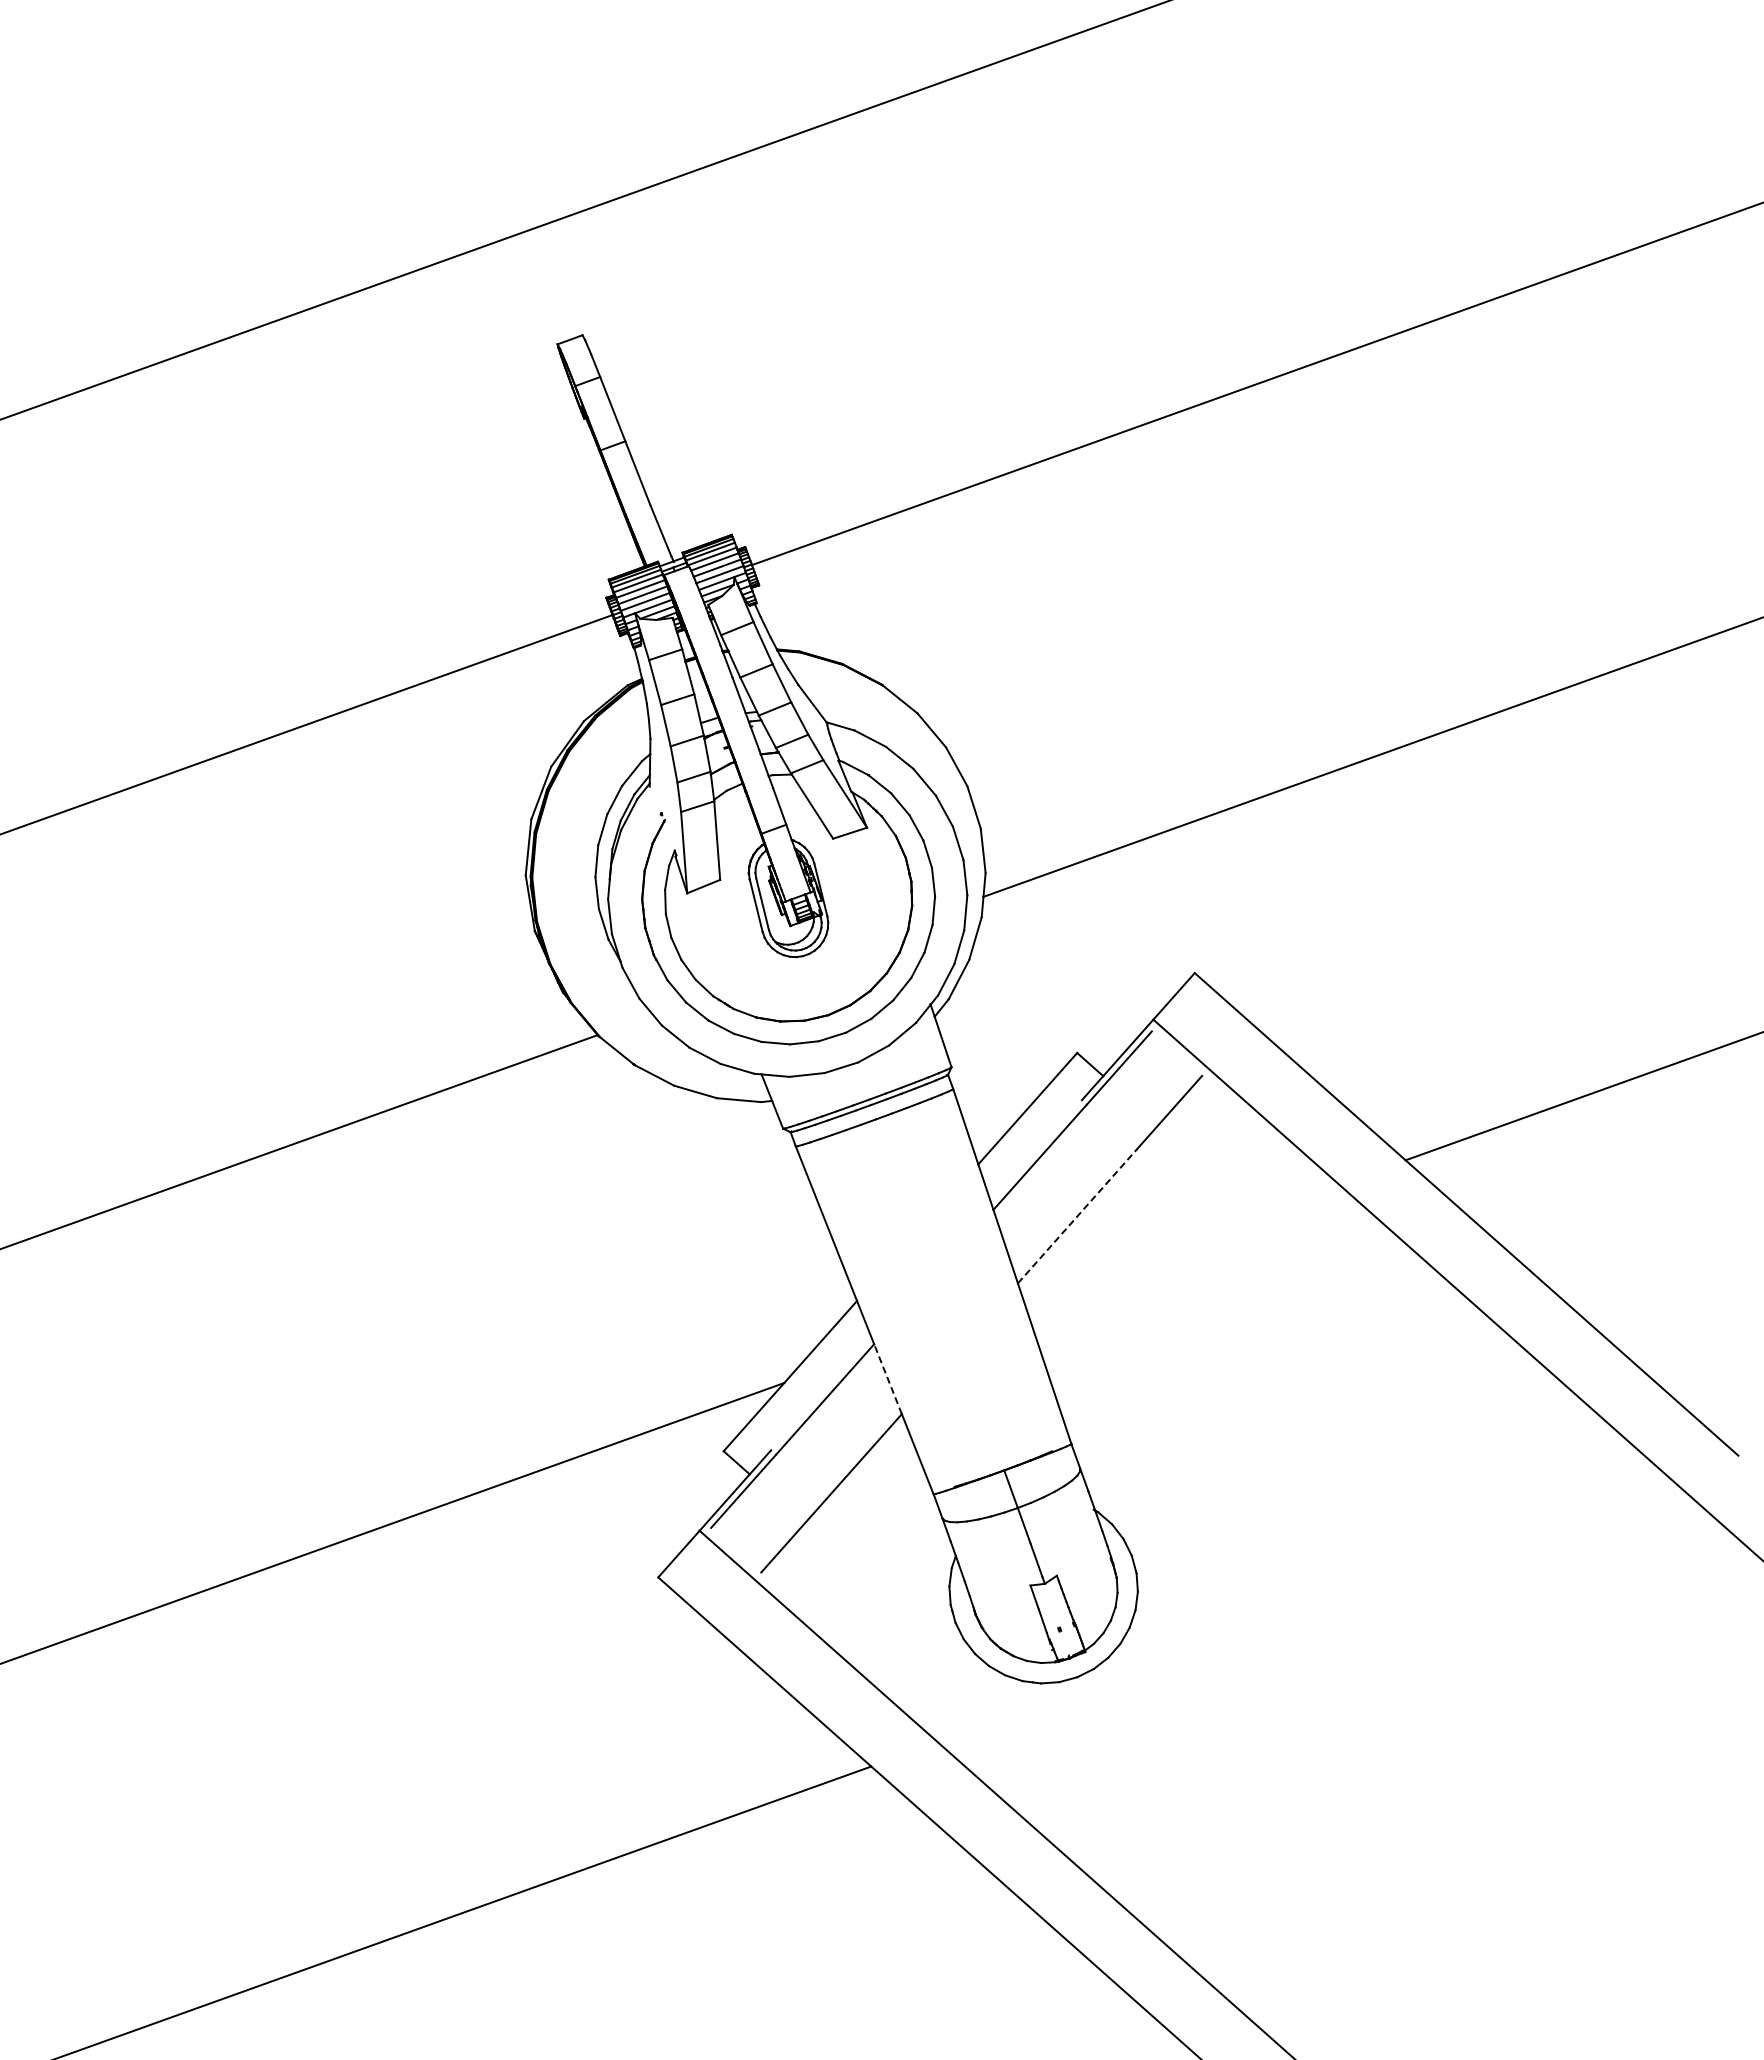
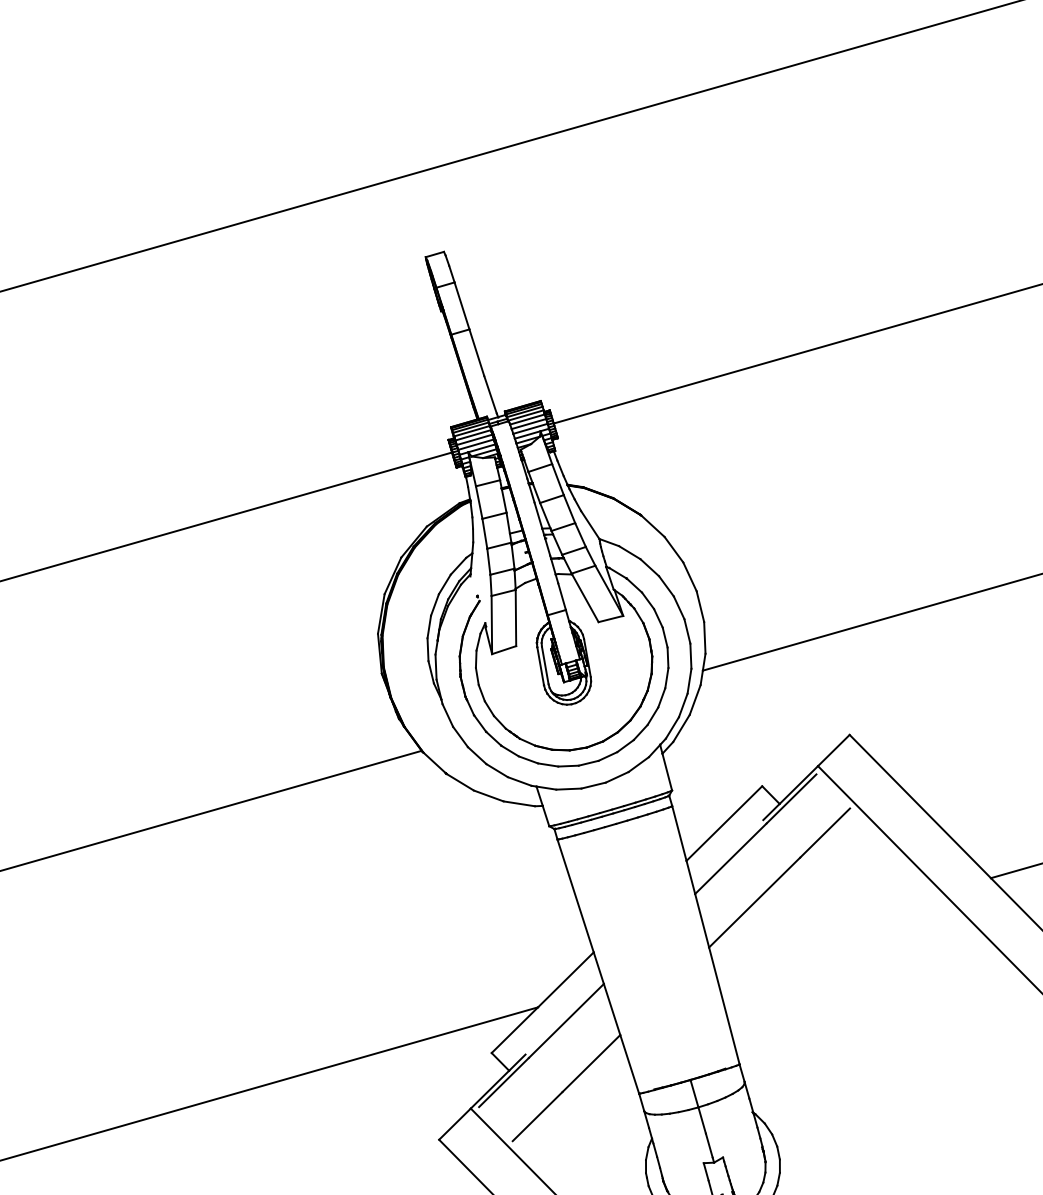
line: (1077, 1216) -> (754, 902), dashed -> solid
line: (888, 1379) -> (612, 1009), dashed -> solid

